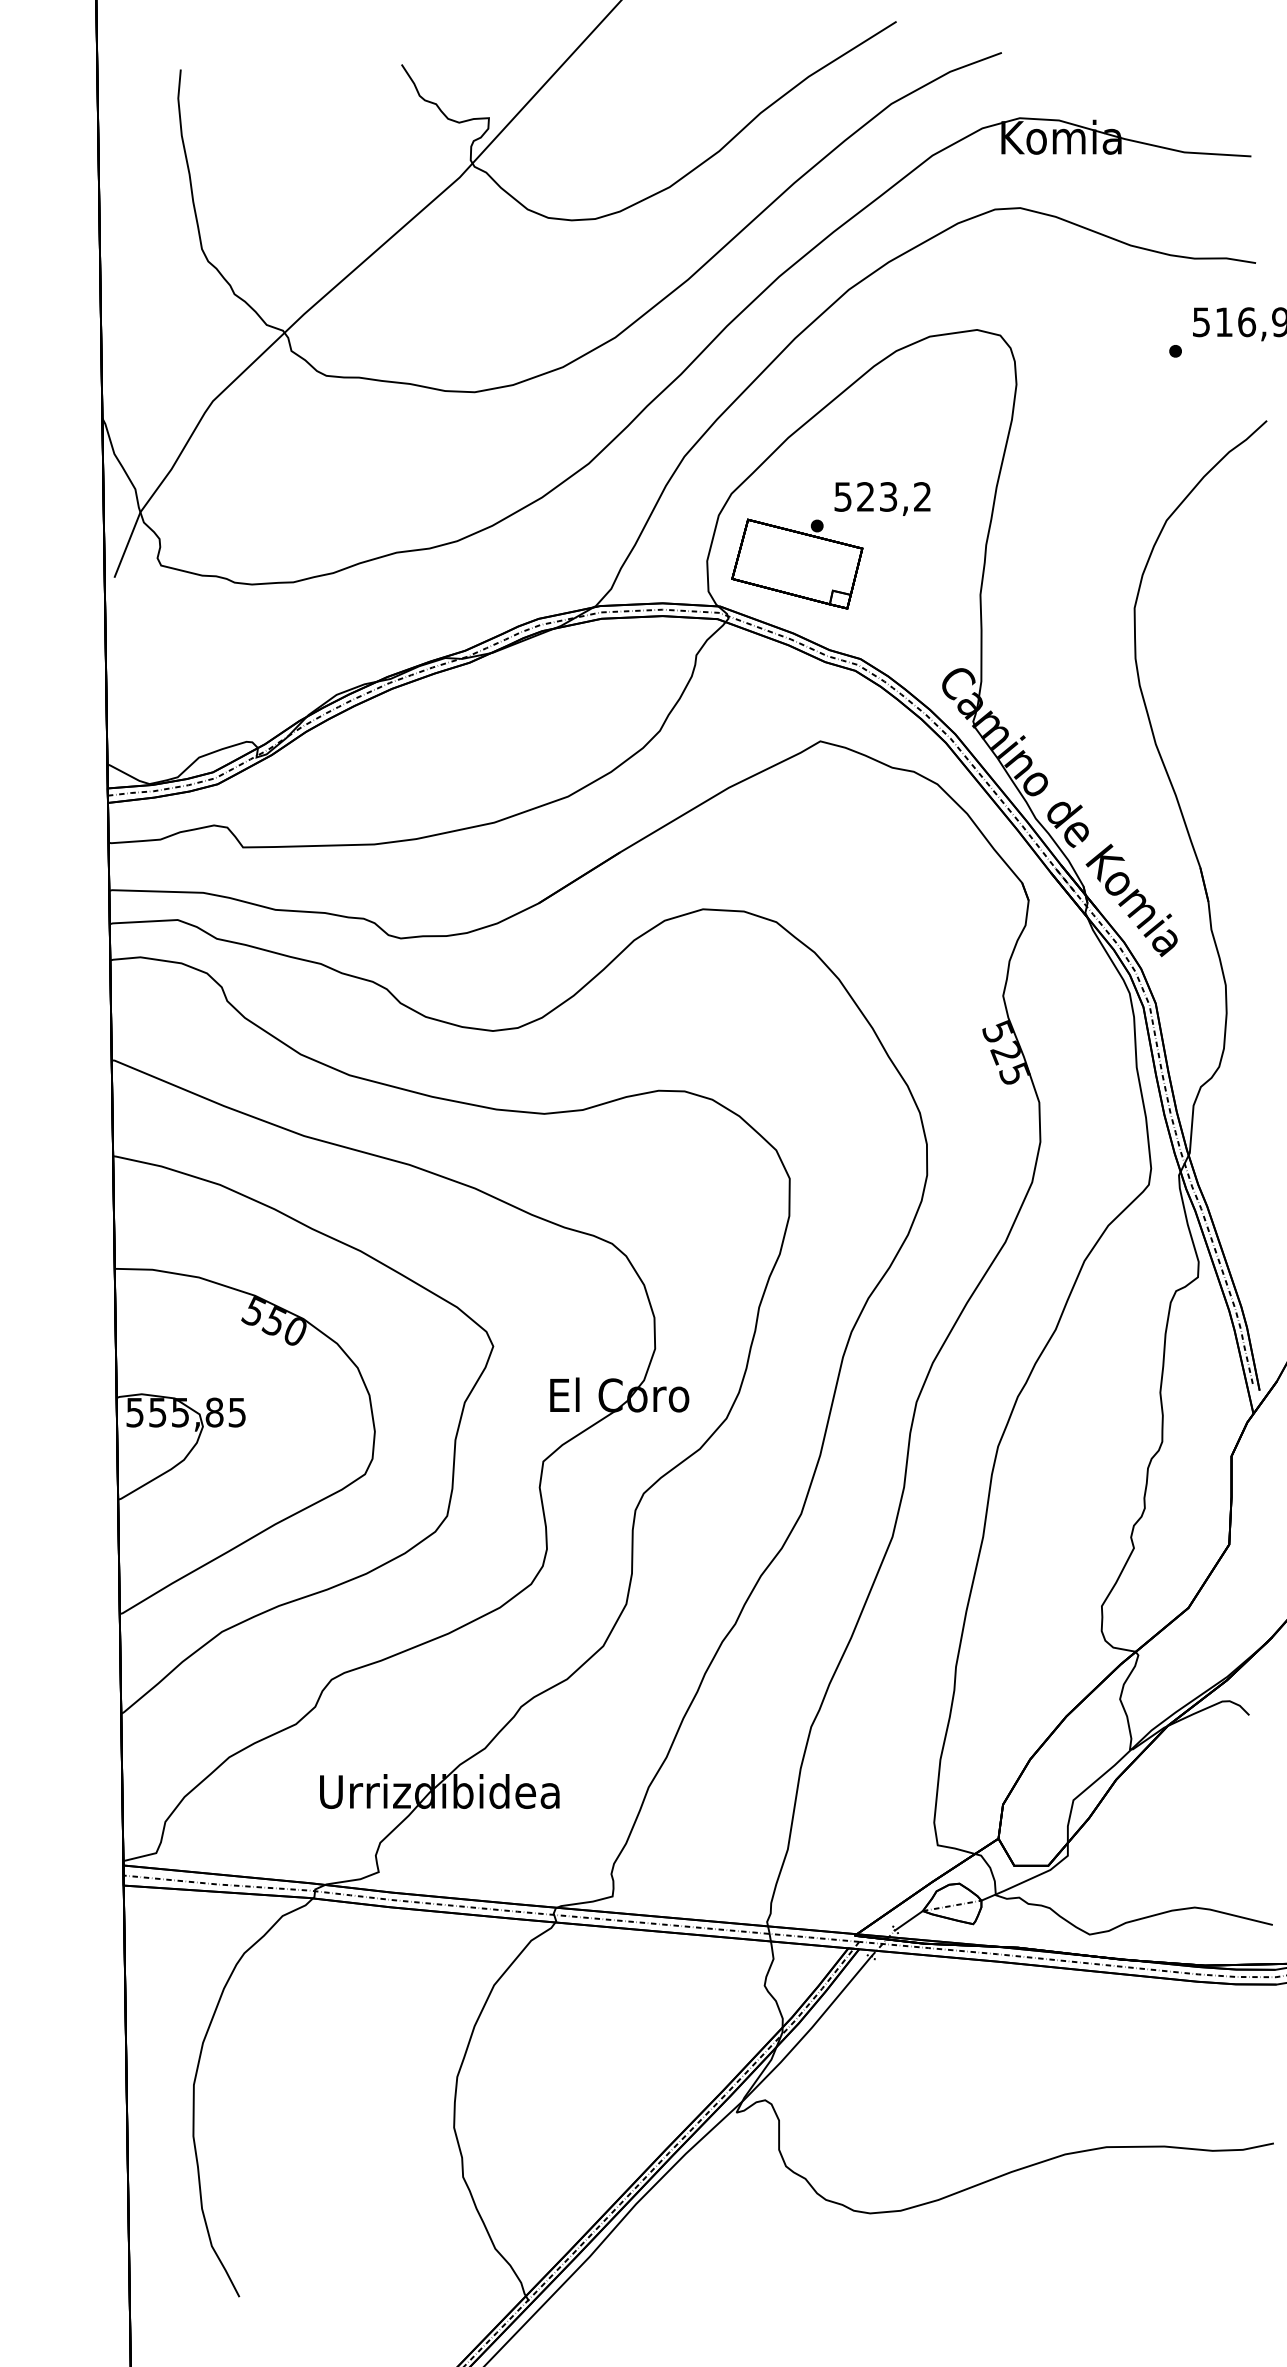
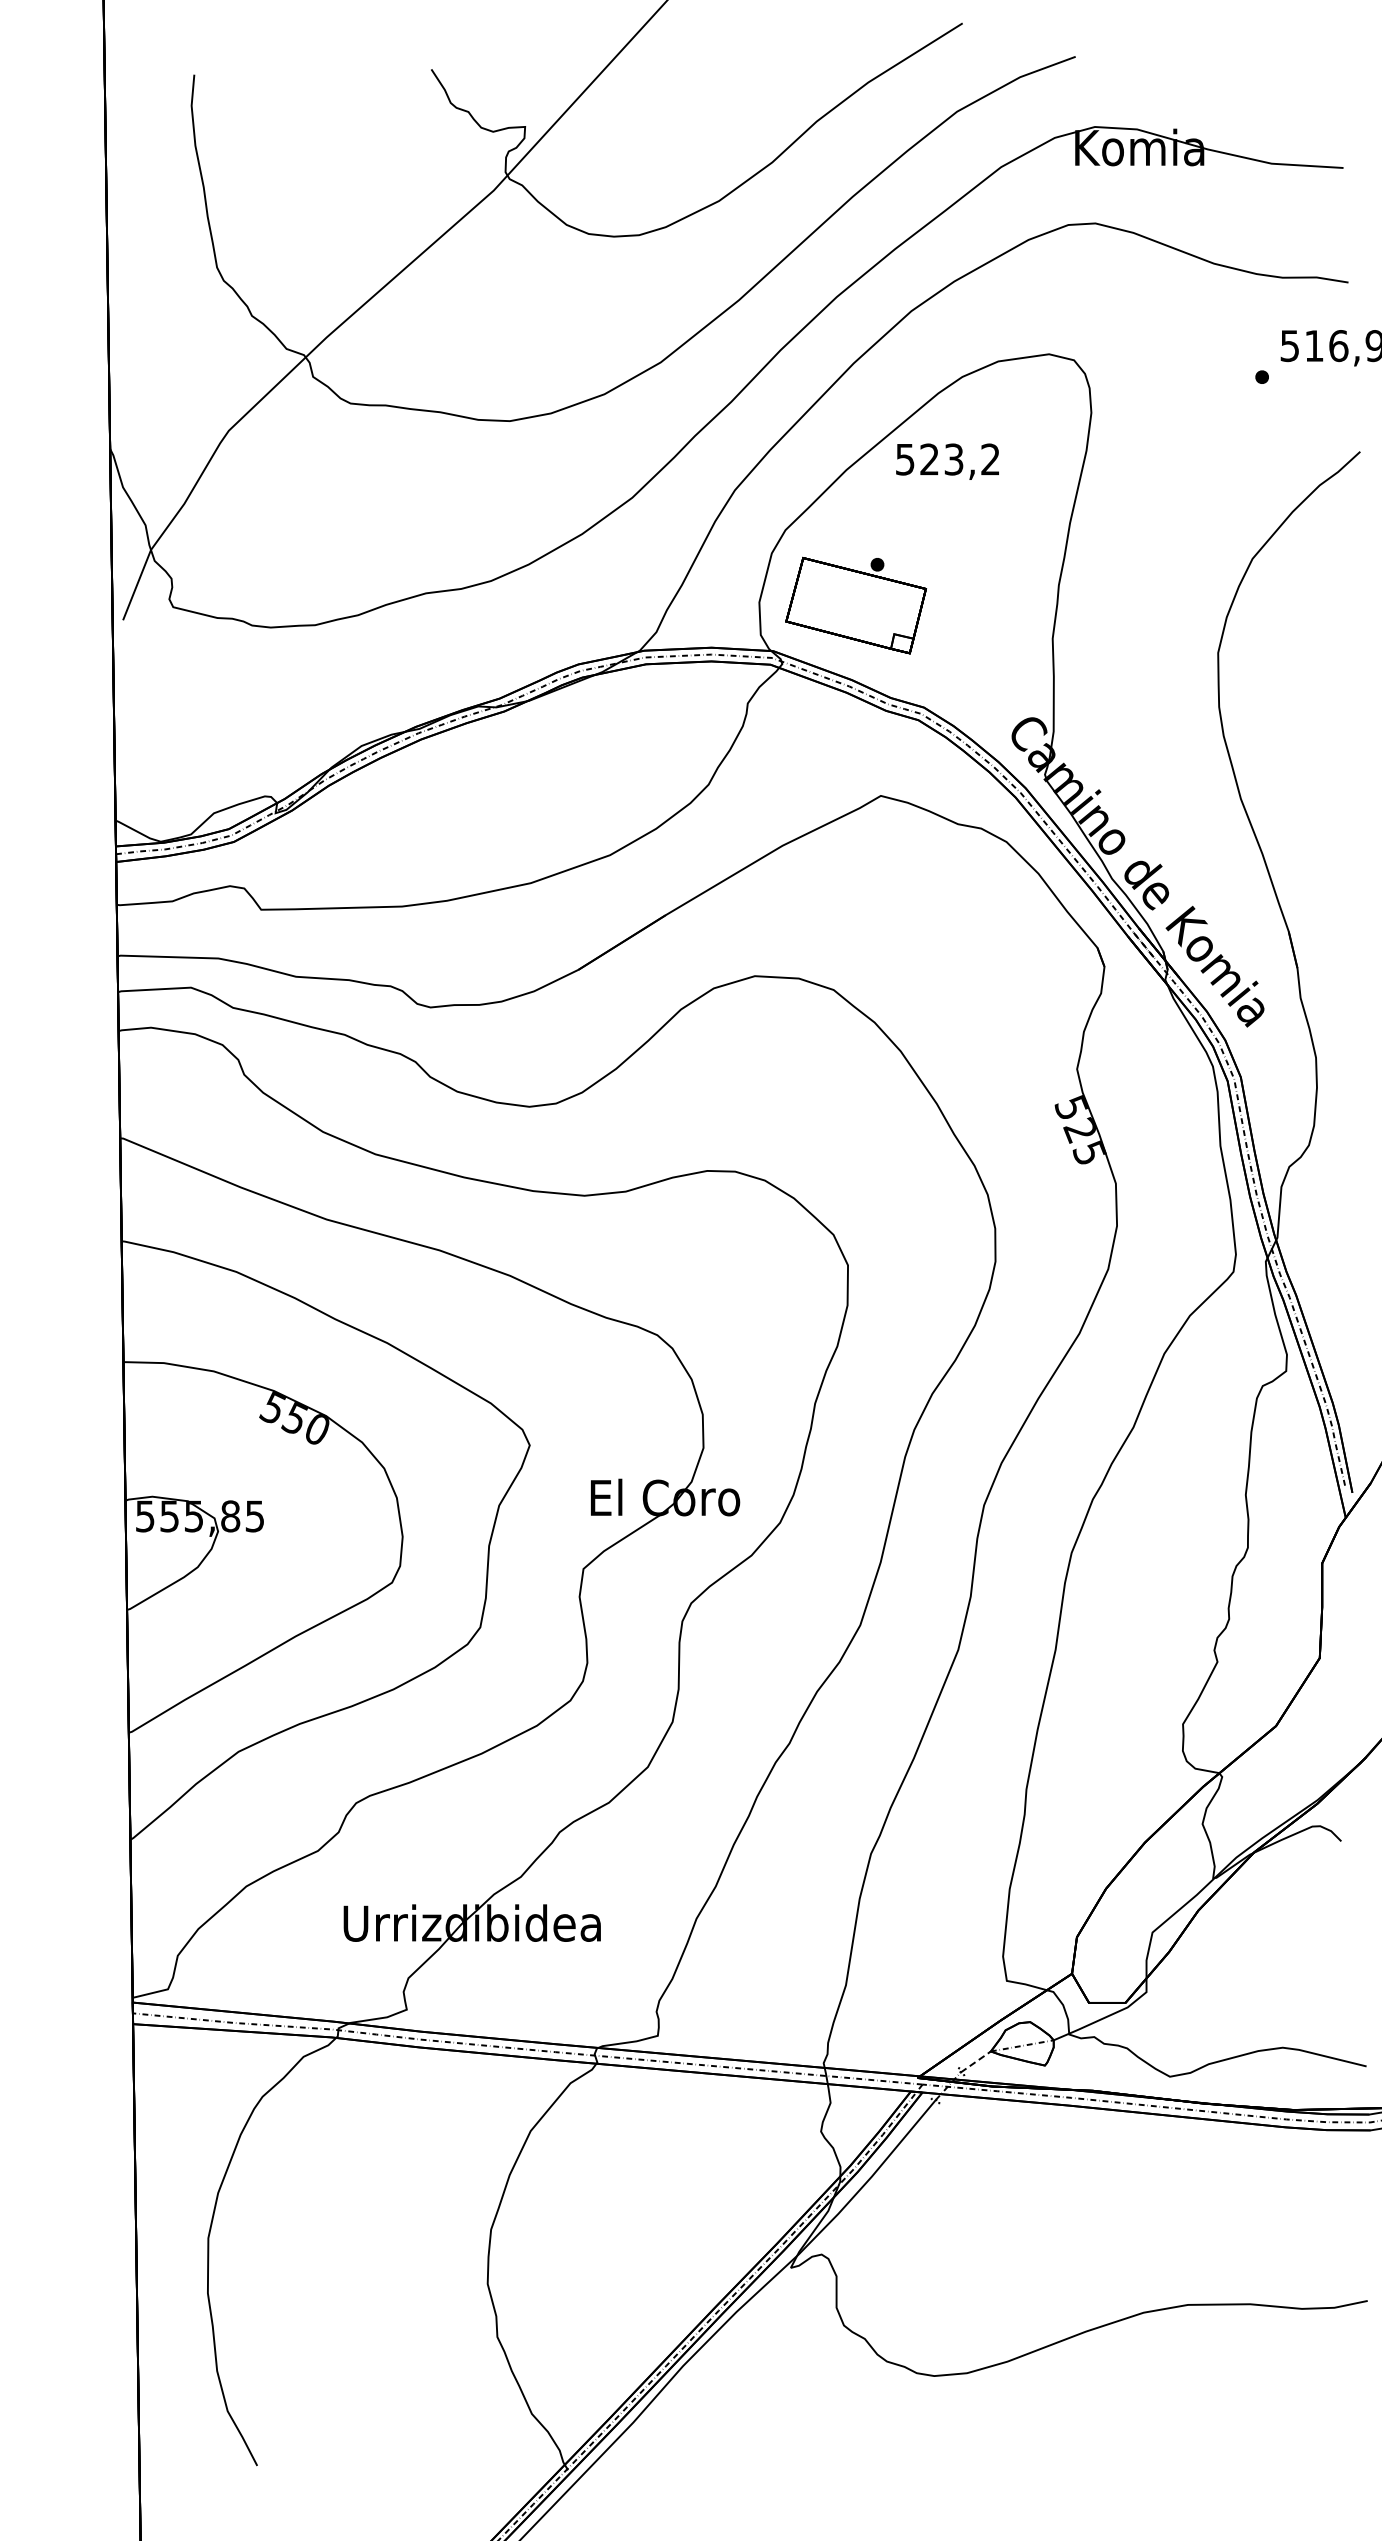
text: (882, 498) -> (947, 461), moved
line: (909, 1920) -> (976, 2061), solid -> dashed

